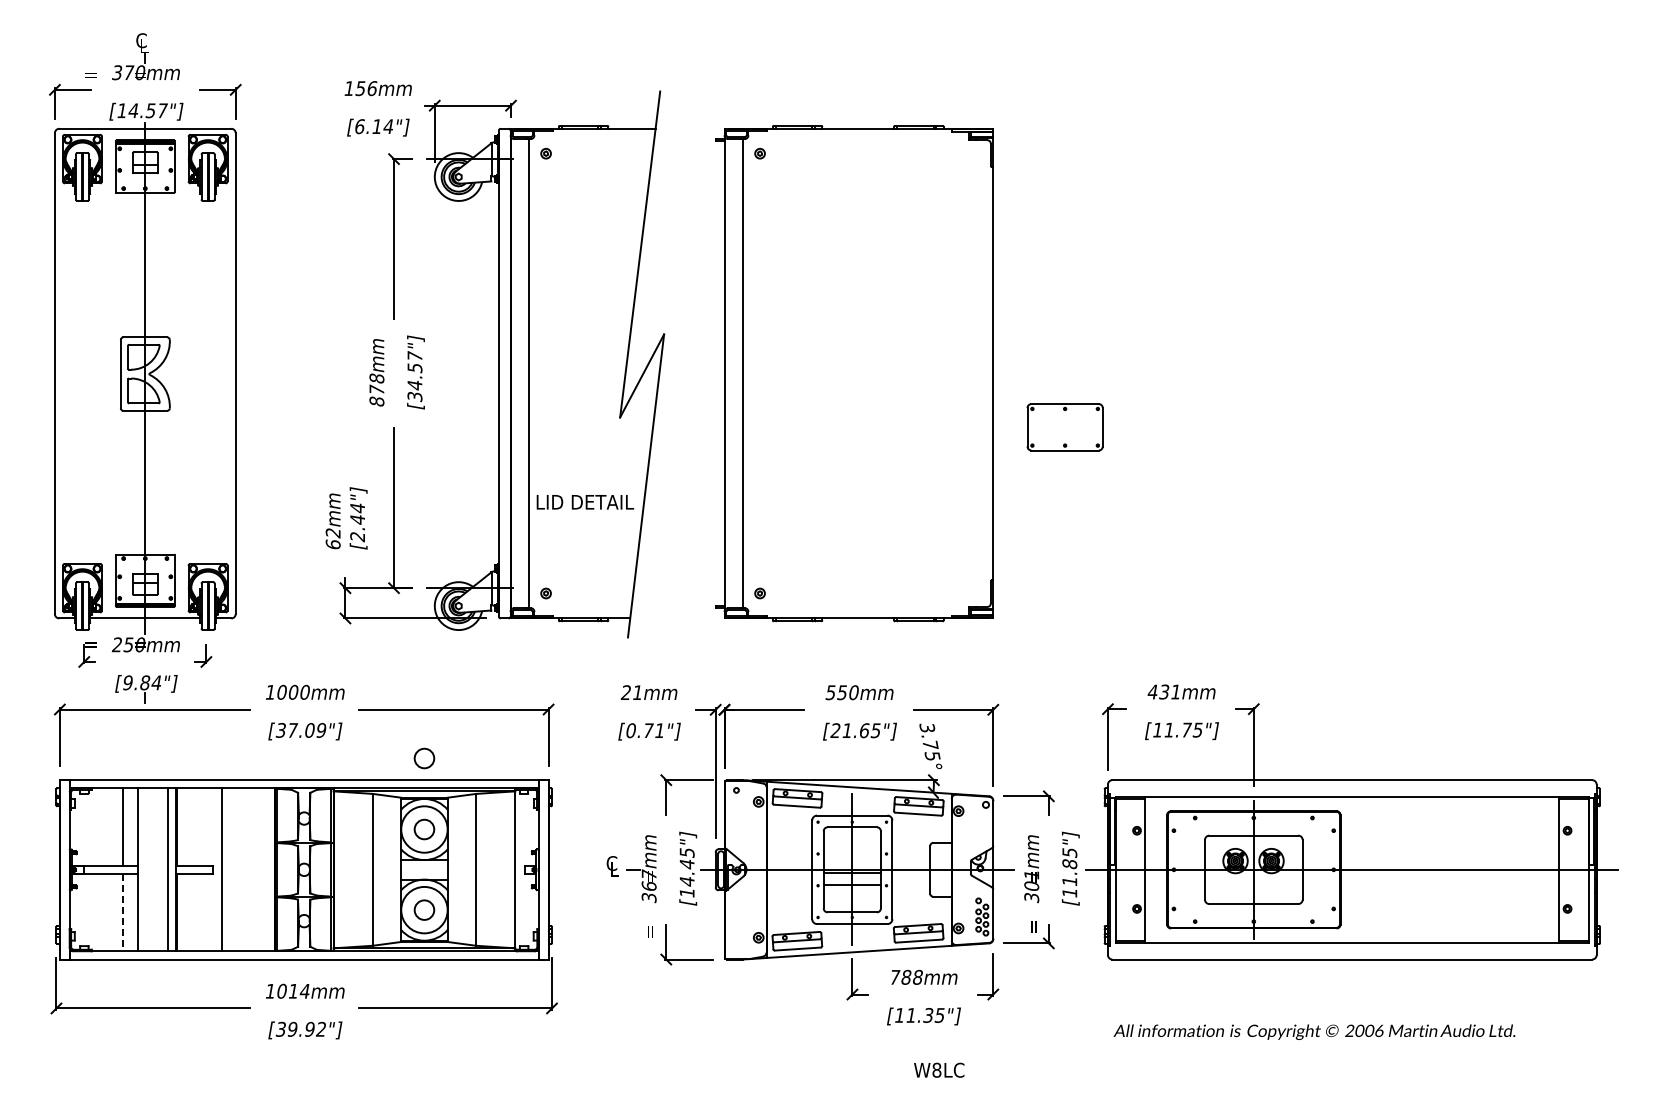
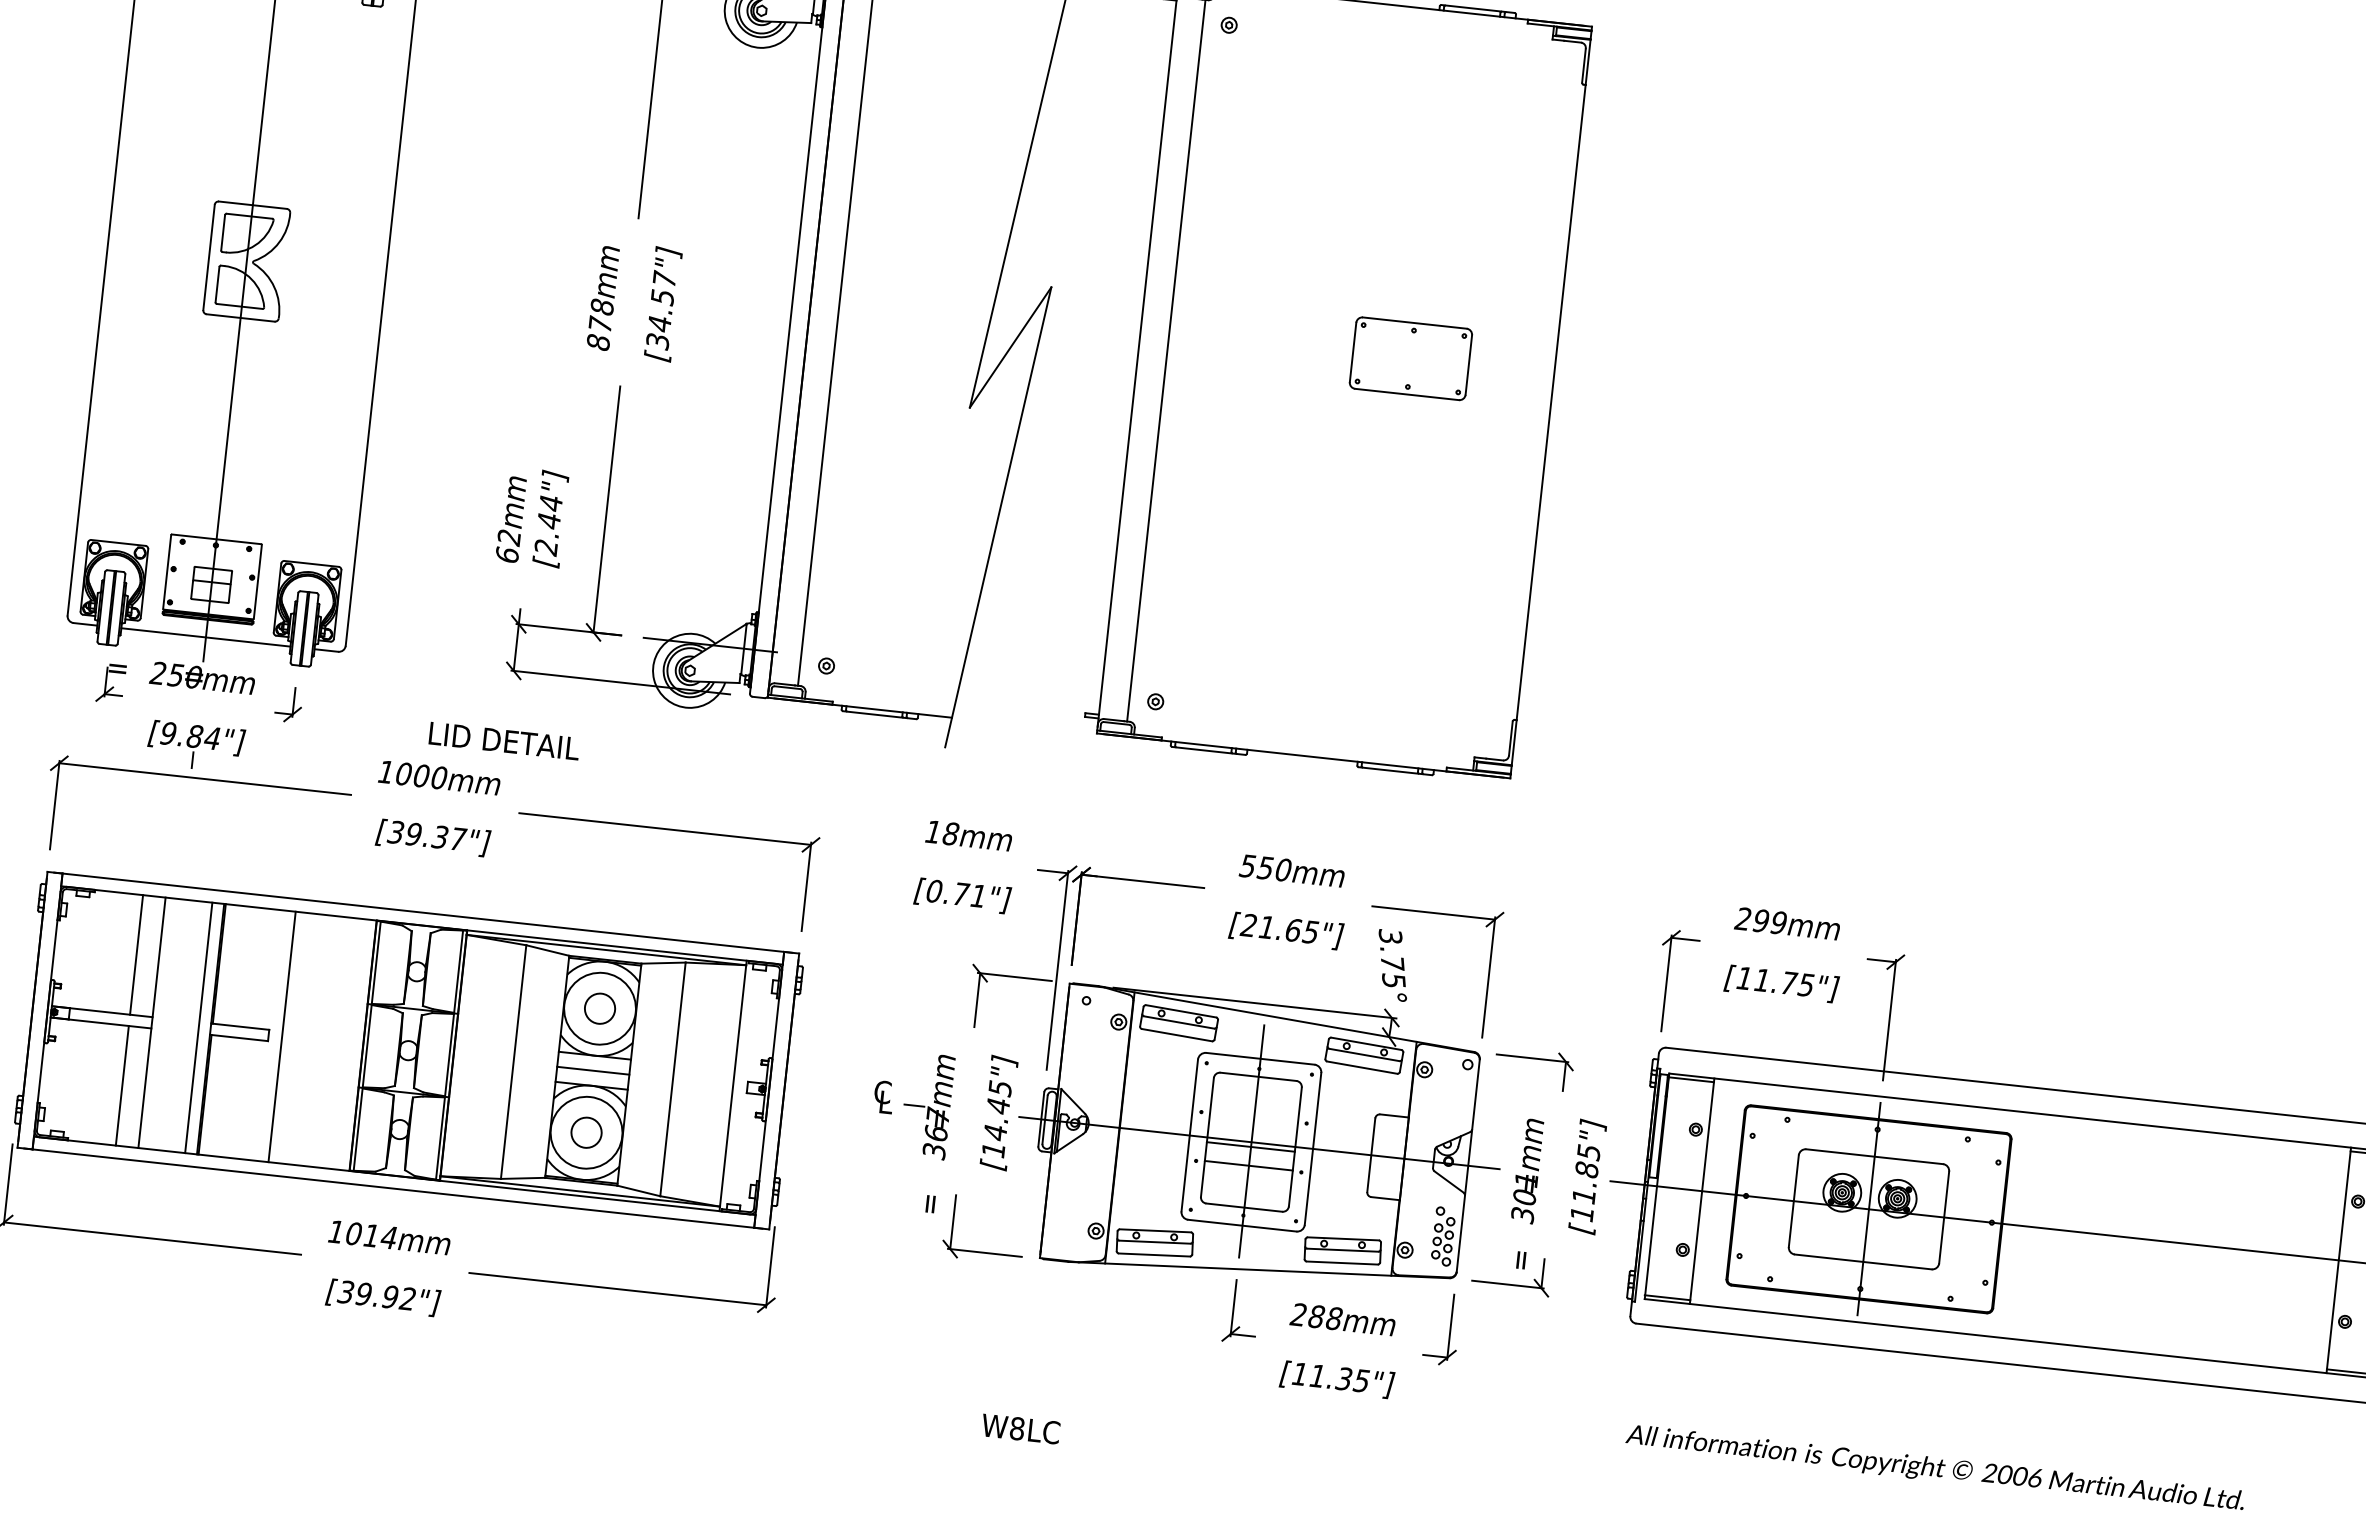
part: (1064, 427) -> (1409, 358), moved
text: (585, 502) -> (504, 741), moved
text: (1163, 691) -> (1759, 919), 431mm -> 299mm
text: (631, 692) -> (941, 832), 21mm -> 18mm
text: (306, 730) -> (435, 836), [37.09"] -> [39.37"]
circle: (424, 758) -> (611, 899), removed
line: (424, 869) -> (593, 1070), added
line: (122, 912) -> (121, 1085), dashed -> solid
text: (894, 976) -> (1298, 1313), 788mm -> 288mm
text: (939, 1069) -> (1021, 1427), moved

